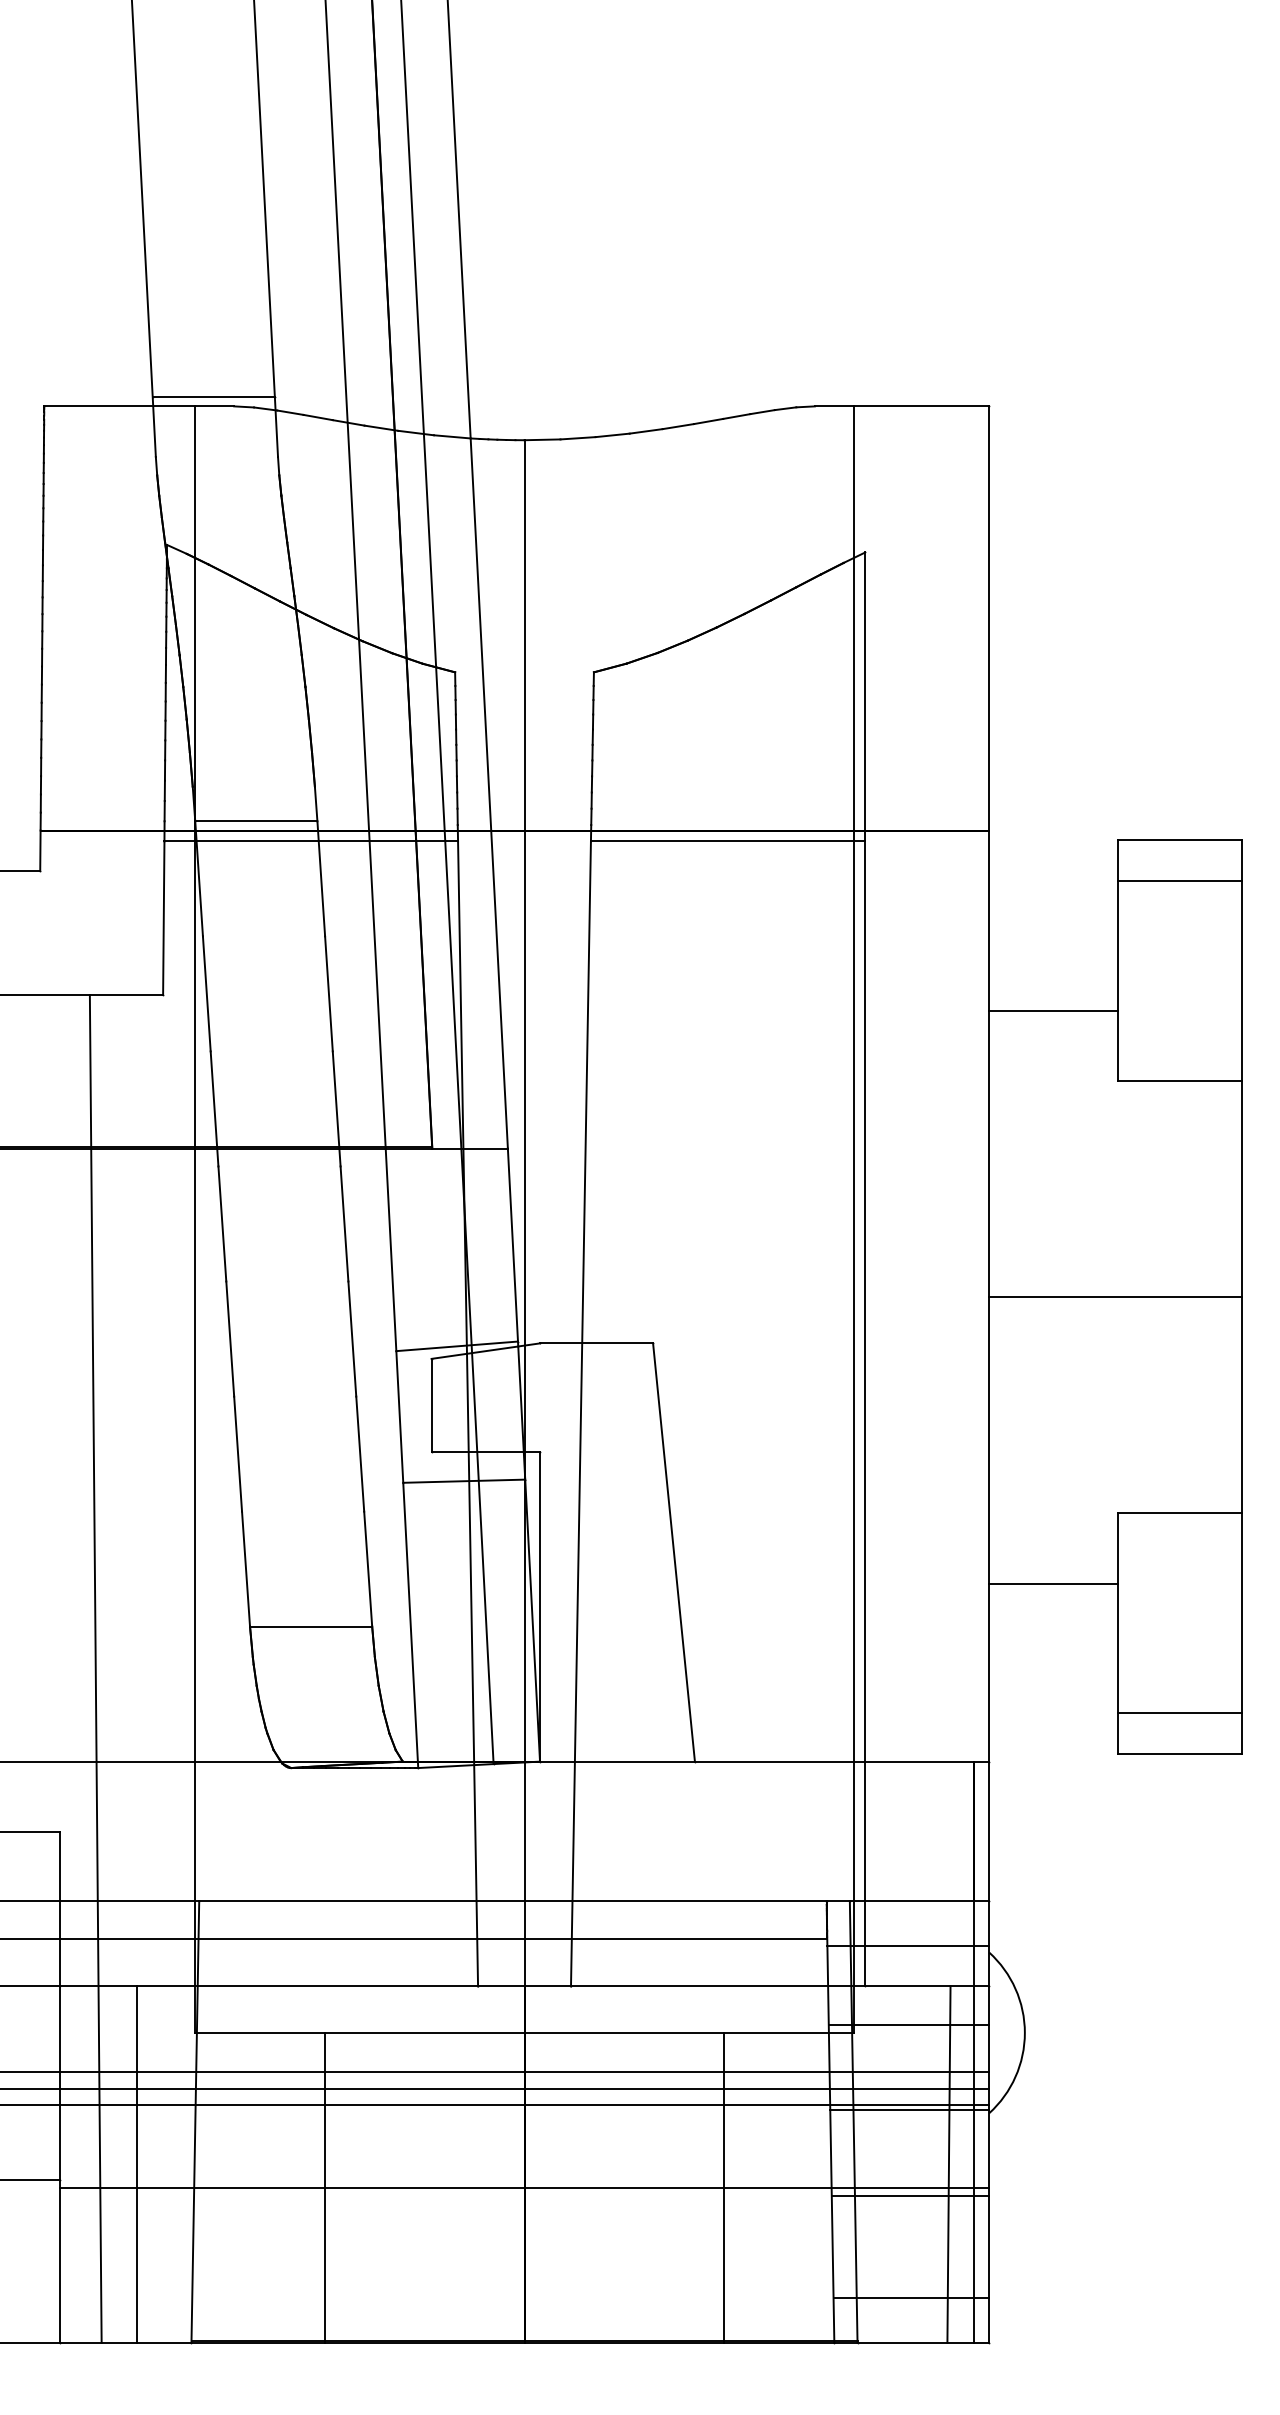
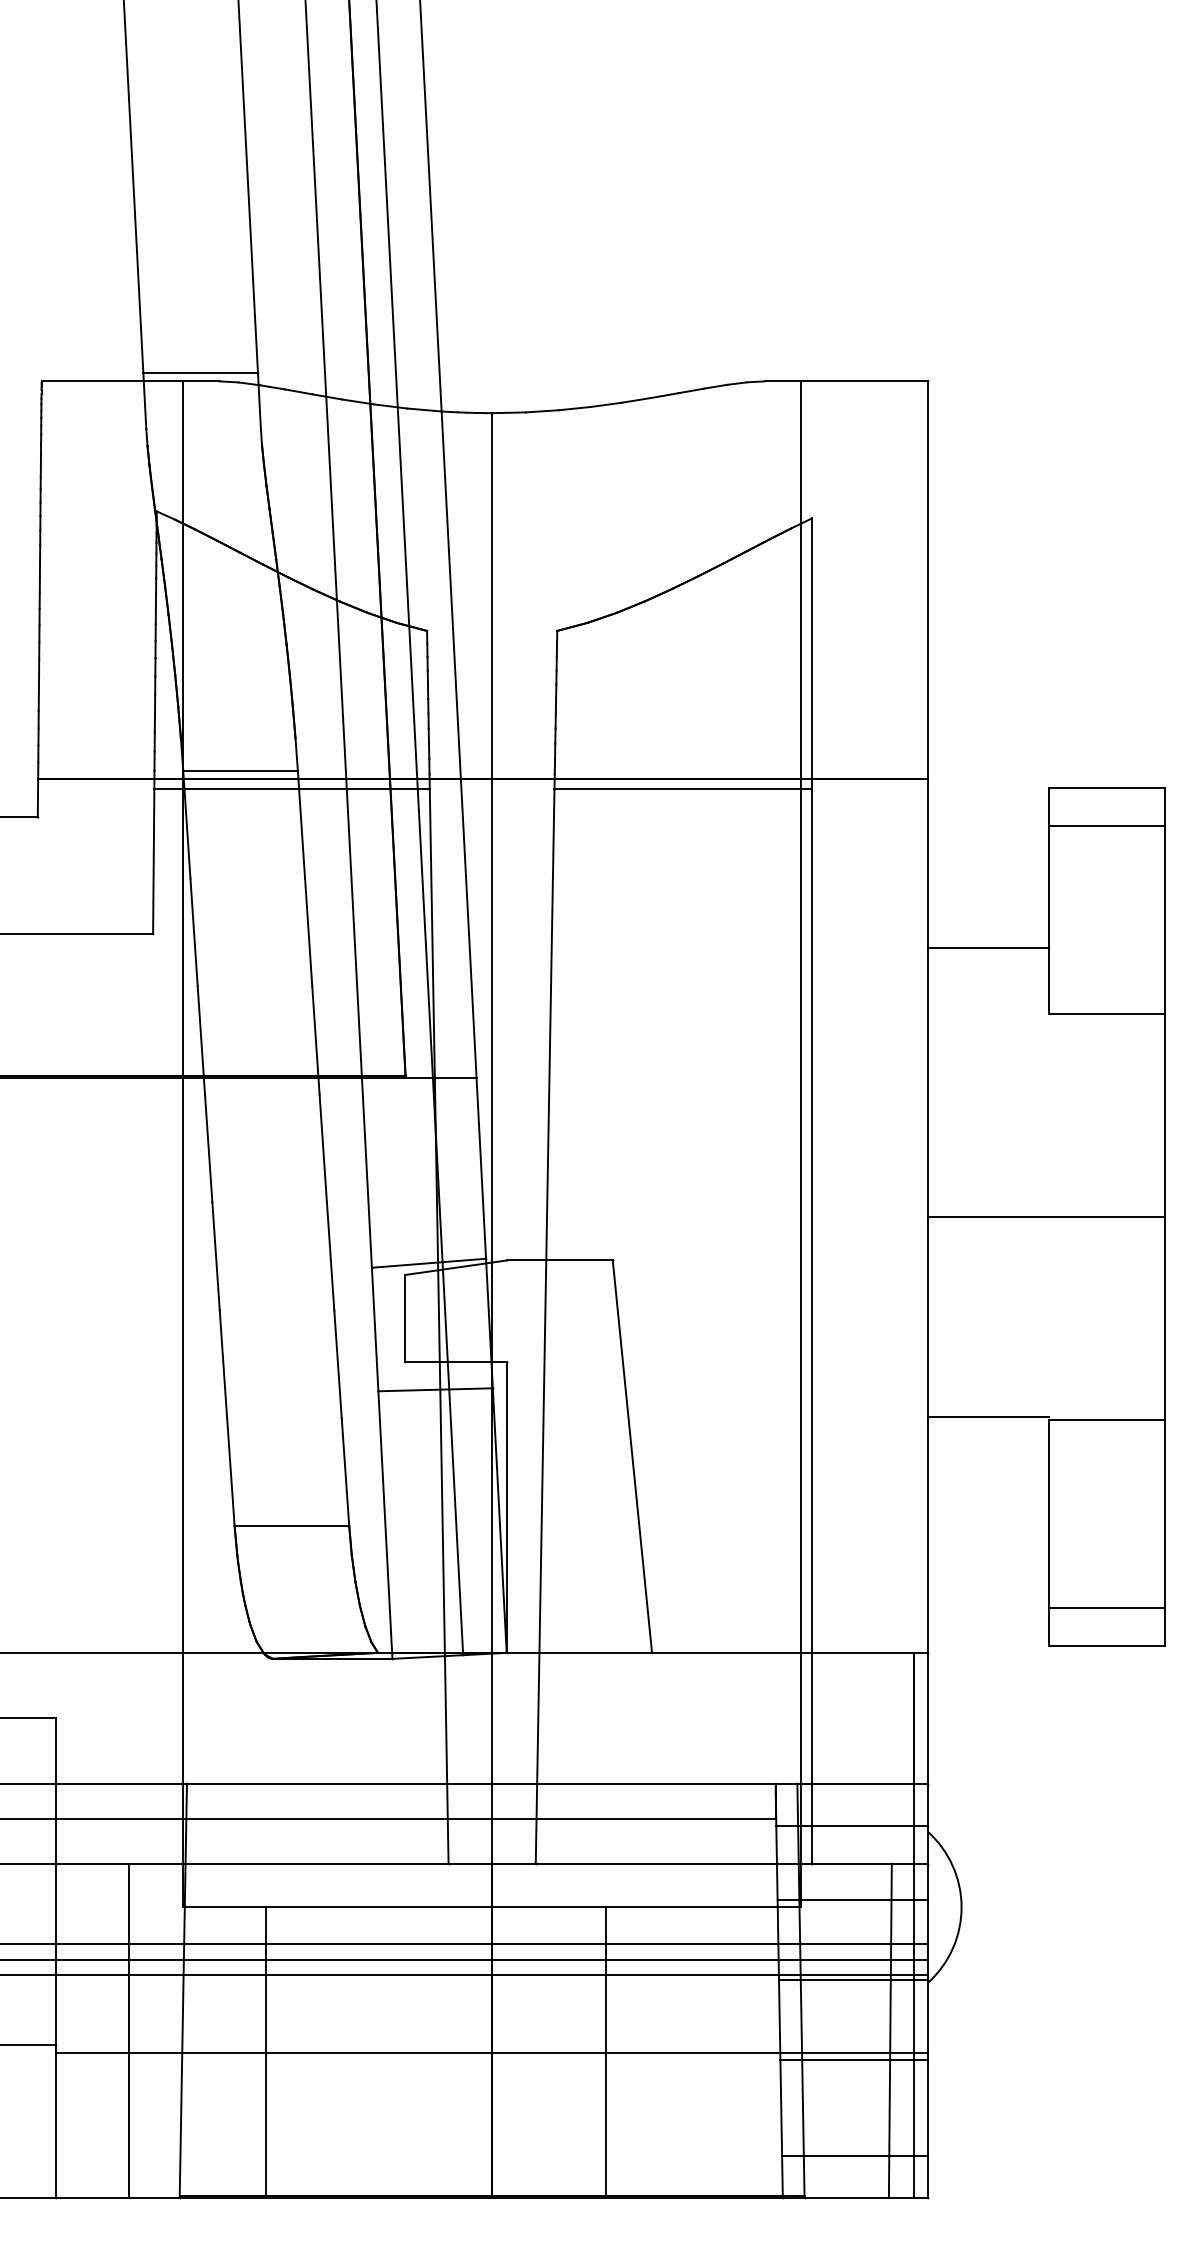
line: (1053, 1583) -> (988, 1416), moved
line: (95, 1668) -> (89, 1565), removed
line: (325, 2187) -> (266, 2052), moved
line: (723, 2187) -> (605, 2052), moved

